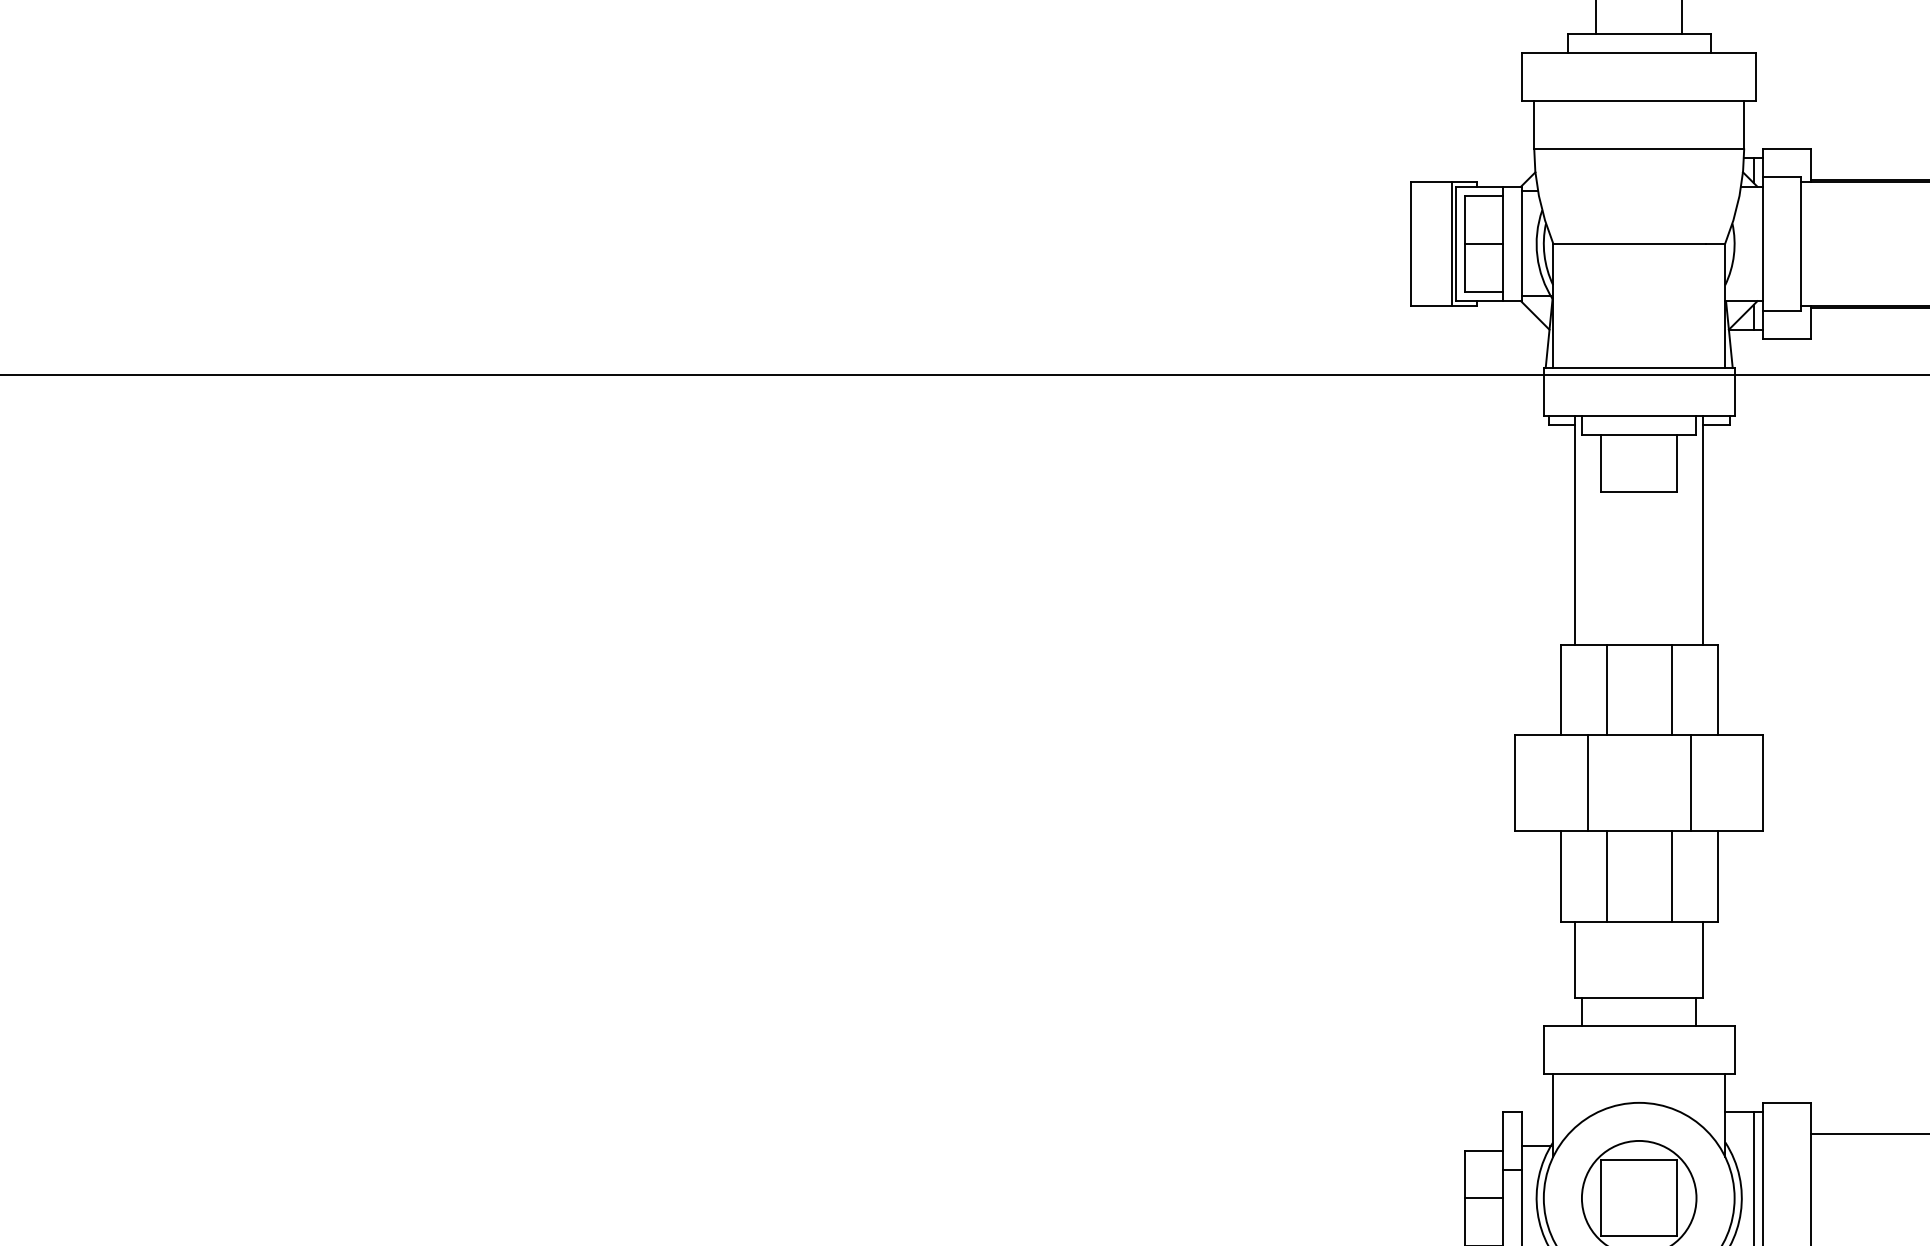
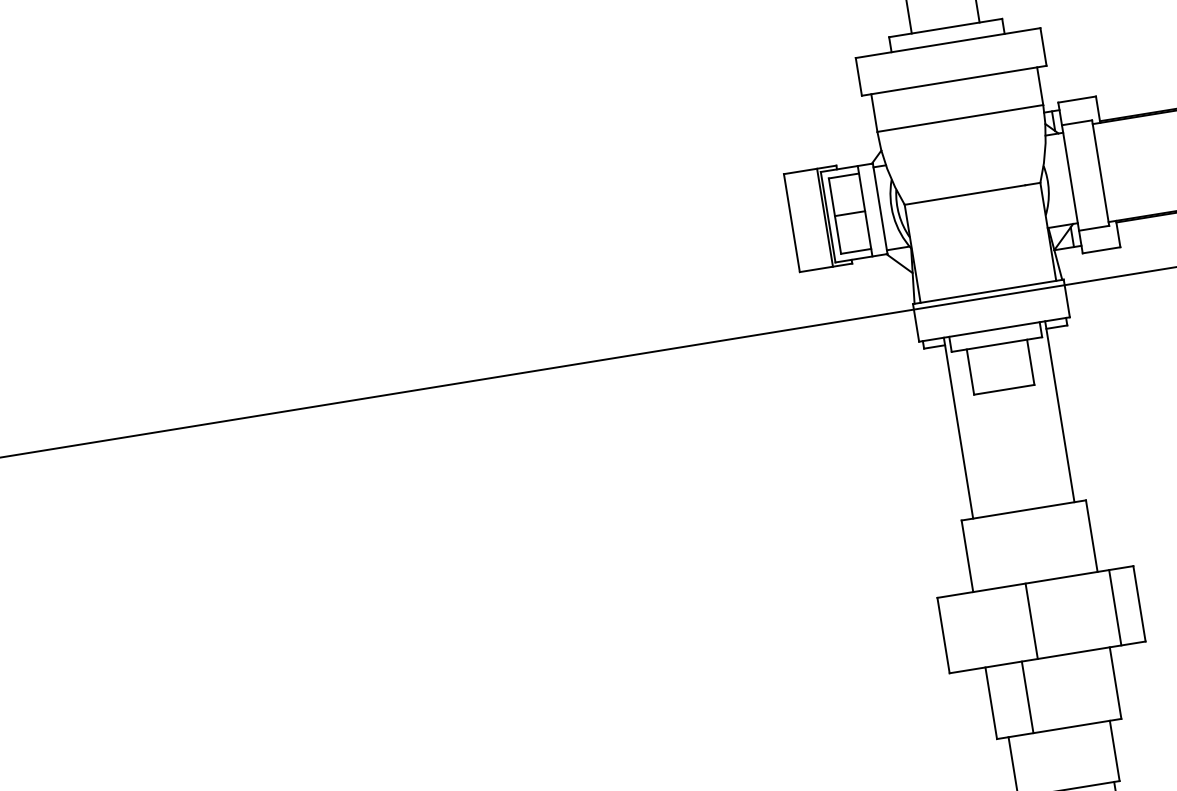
line: (1606, 689) -> (1003, 549), removed
line: (1671, 689) -> (1055, 541), removed
line: (1587, 782) -> (1031, 620), moved
line: (1690, 782) -> (1115, 607), moved
line: (1671, 875) -> (1078, 688), removed

